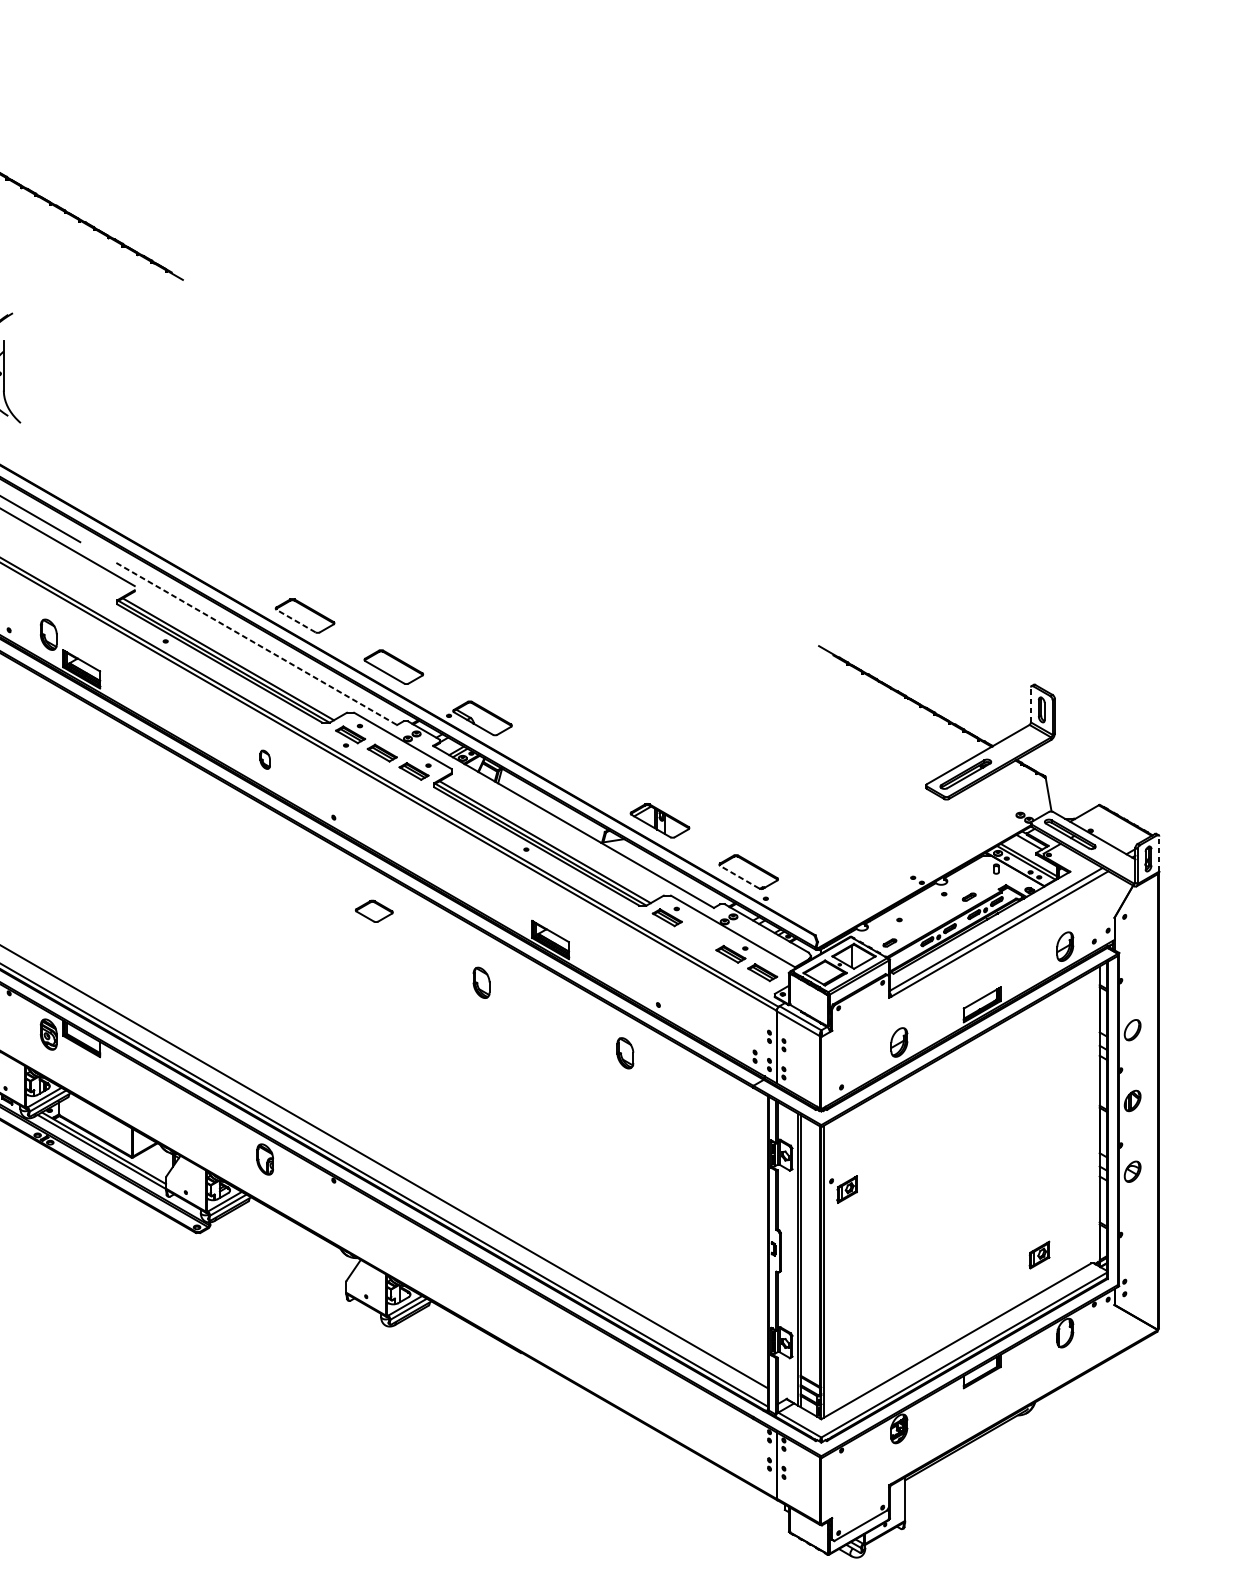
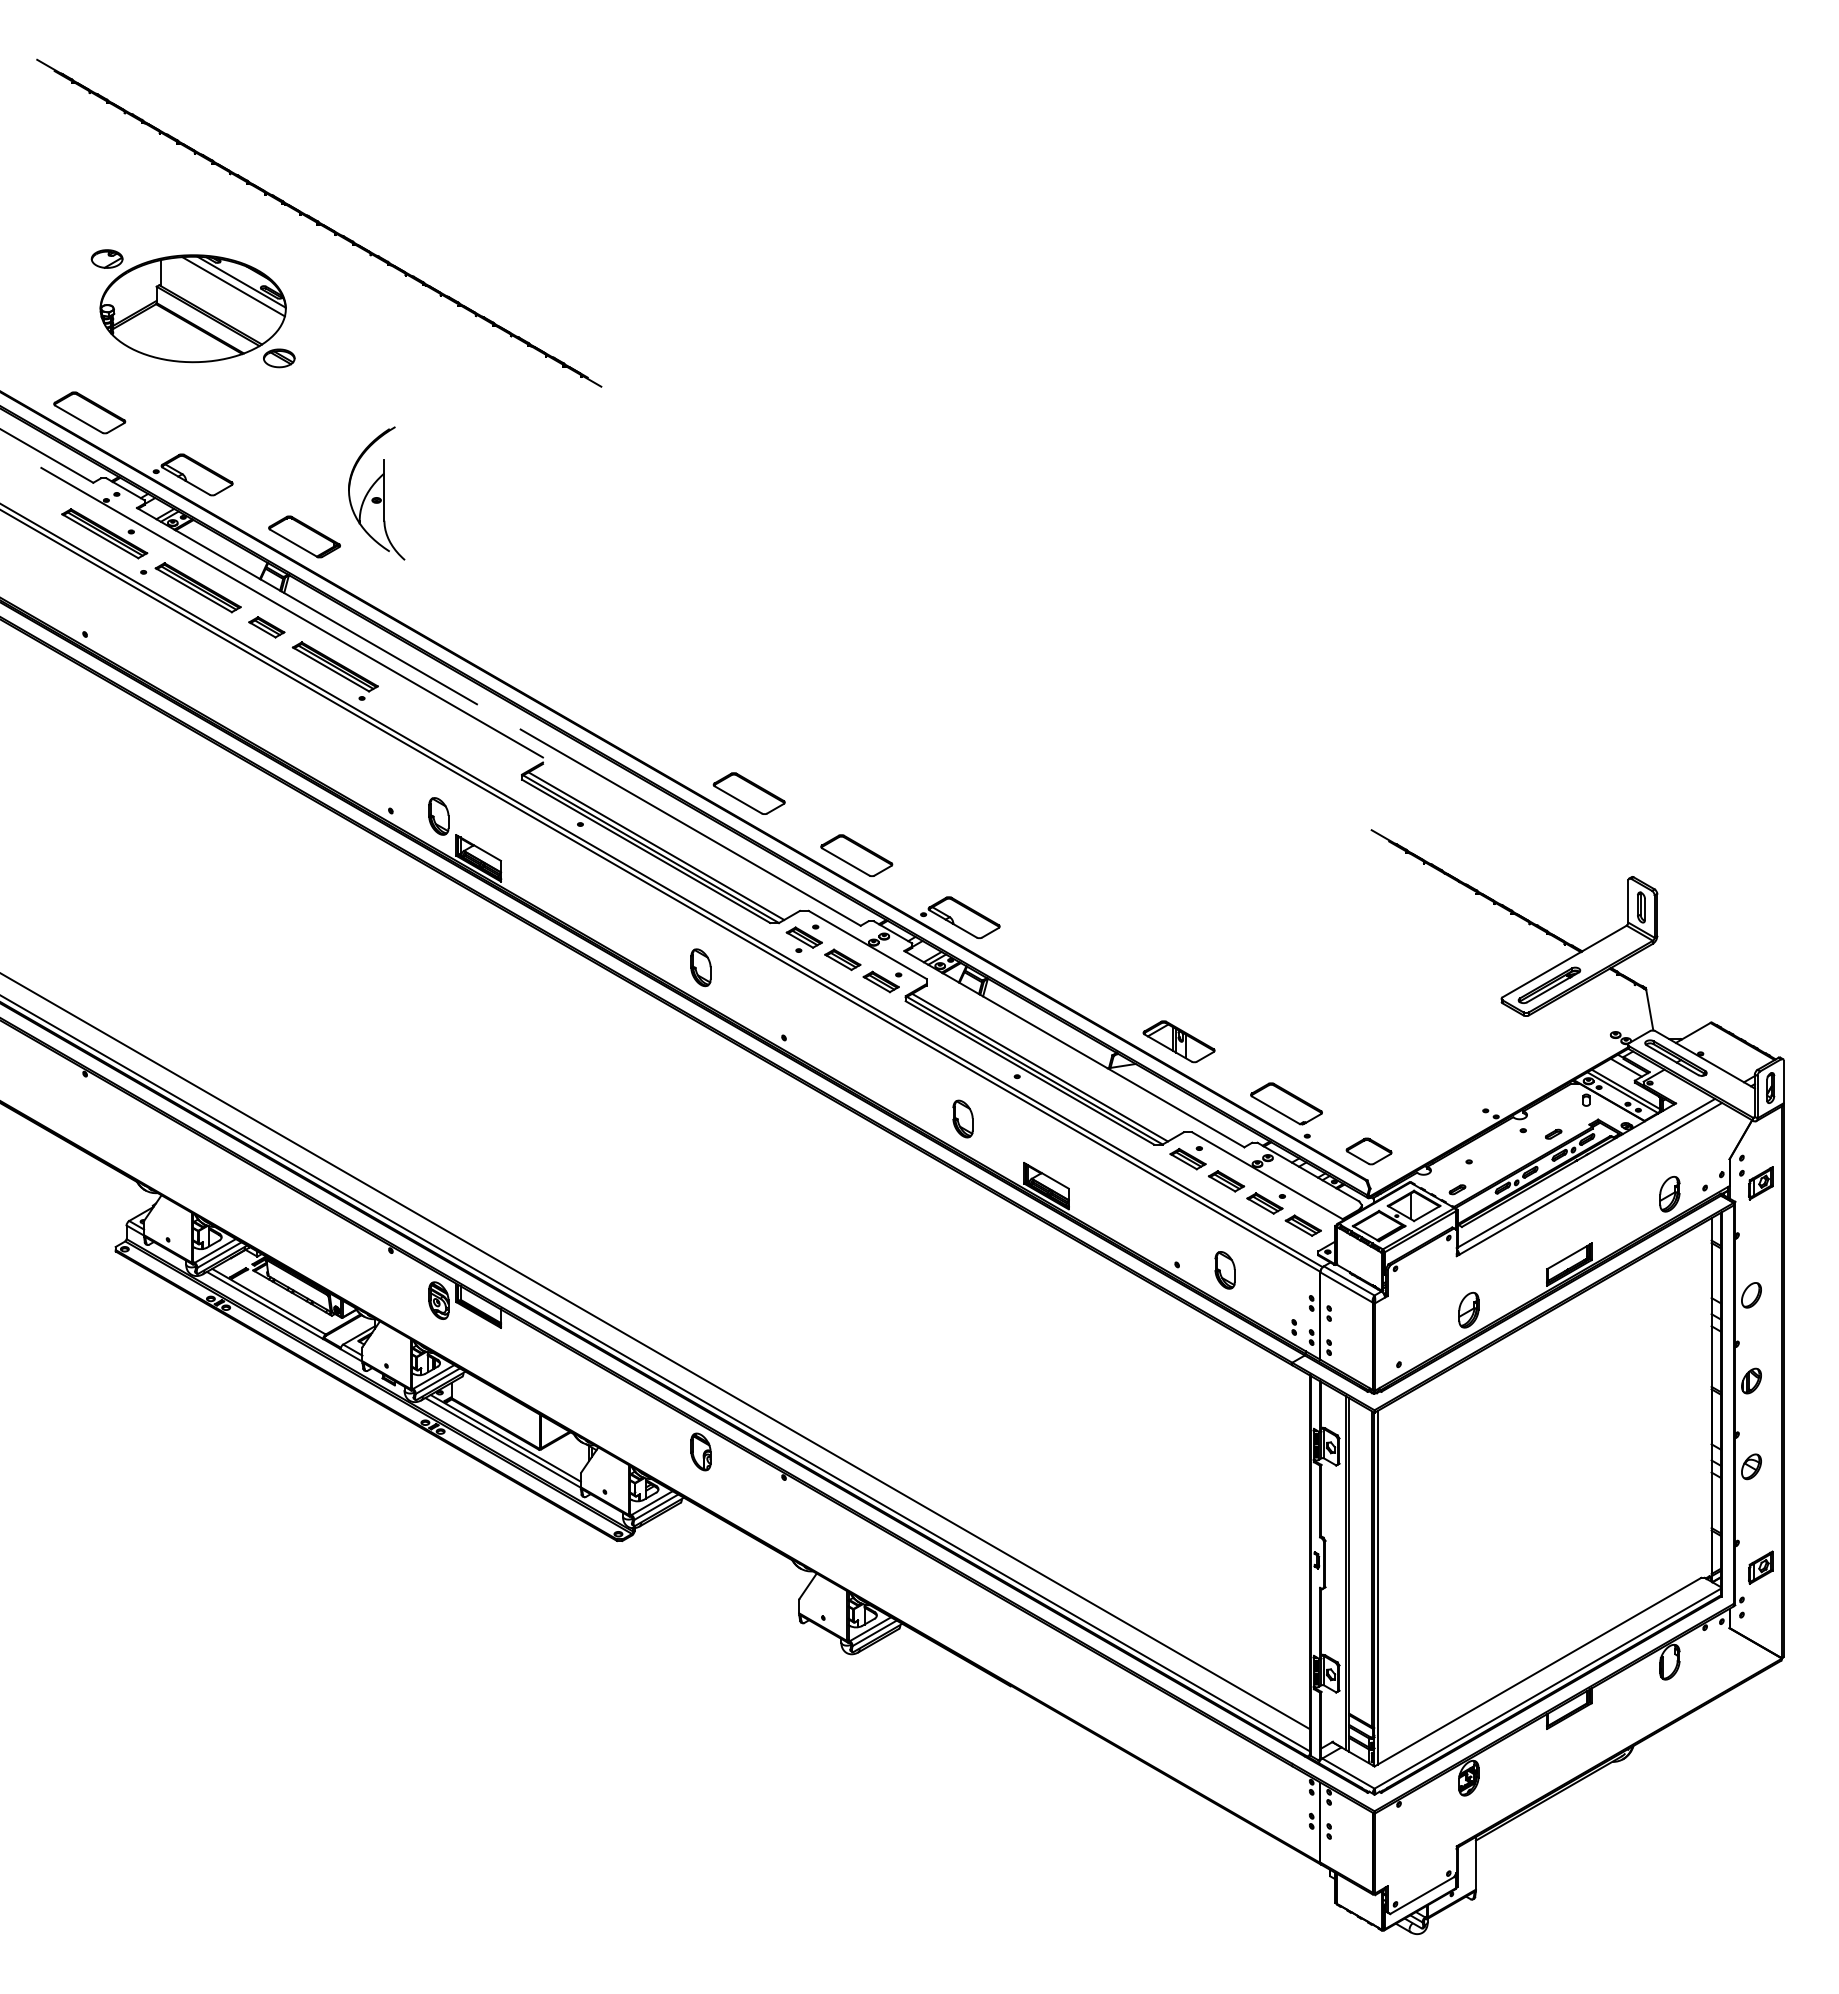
line: (295, 620) -> (737, 799), dashed -> solid
line: (257, 643) -> (691, 827), dashed -> solid
line: (1031, 704) -> (1628, 901), dashed -> solid
part: (264, 759) -> (700, 967), size x1.67
line: (1159, 853) -> (1783, 1081), dashed -> solid
line: (739, 876) -> (1275, 1109), dashed -> solid
part: (373, 911) -> (1368, 1151), moved
part: (699, 936) -> (1226, 1181), added
part: (481, 982) -> (962, 1118), moved
part: (624, 1053) -> (1224, 1270), moved
part: (843, 1189) -> (1756, 1183), moved
part: (1039, 1254) -> (1760, 1567), moved

